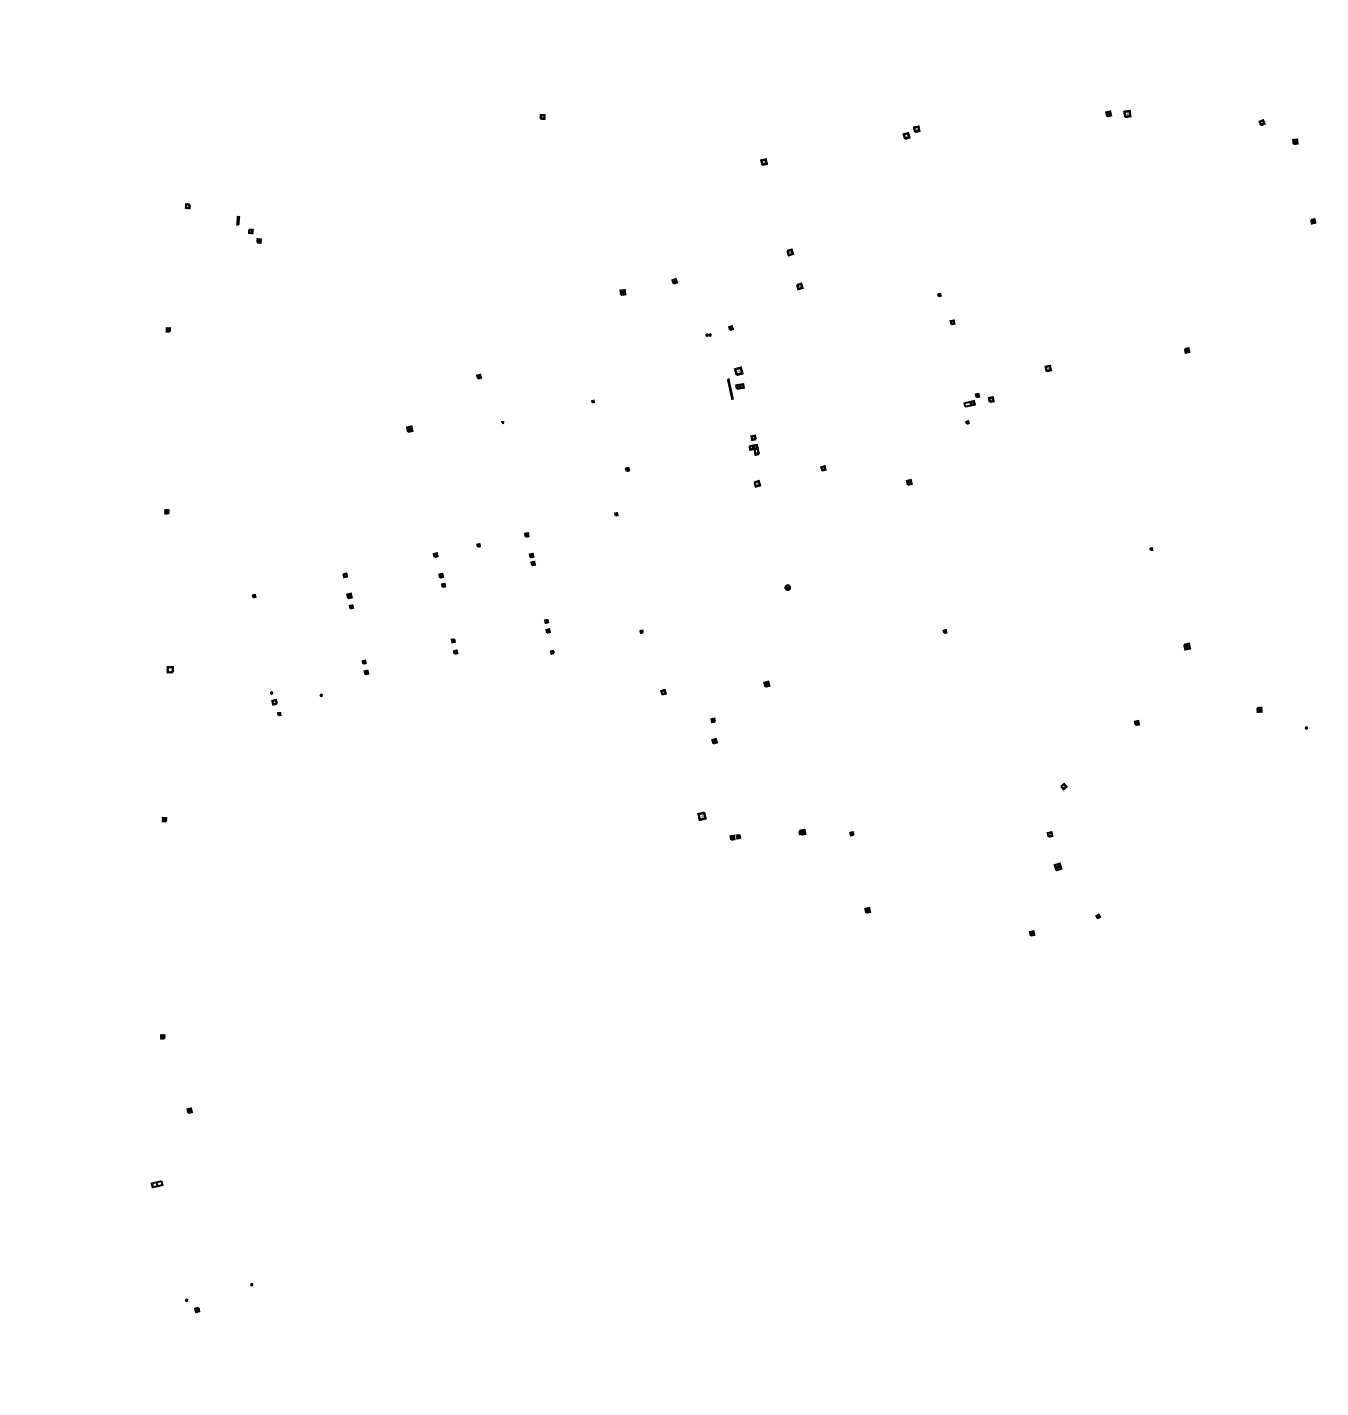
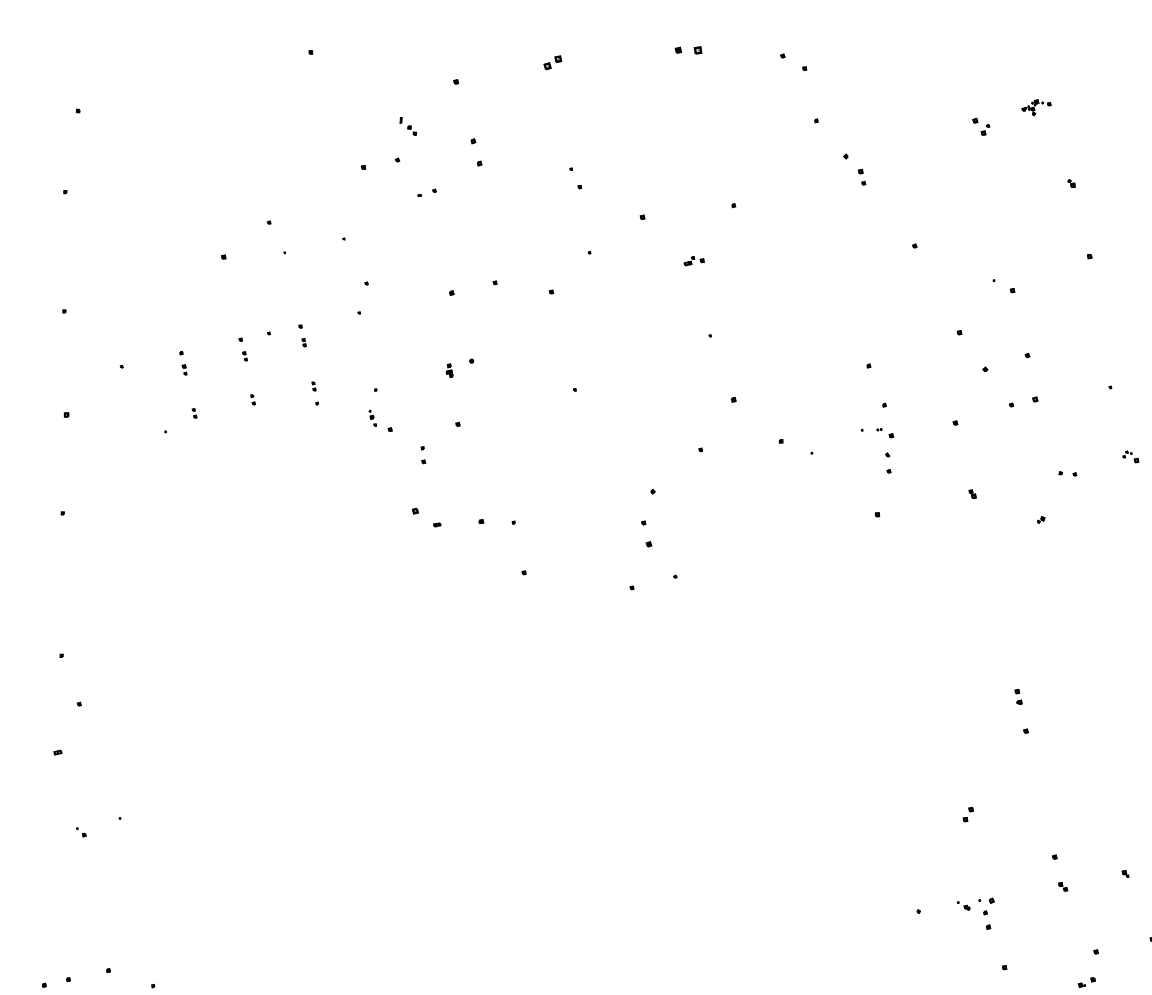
part: (1118, 114) -> (688, 50), size x1.6
part: (910, 132) -> (552, 62), size x1.6
part: (249, 229) -> (408, 126), moved
part: (735, 382) -> (437, 226), removed
part: (977, 400) -> (693, 261), moved
part: (753, 444) -> (449, 370), moved
part: (275, 702) -> (372, 417), moved

